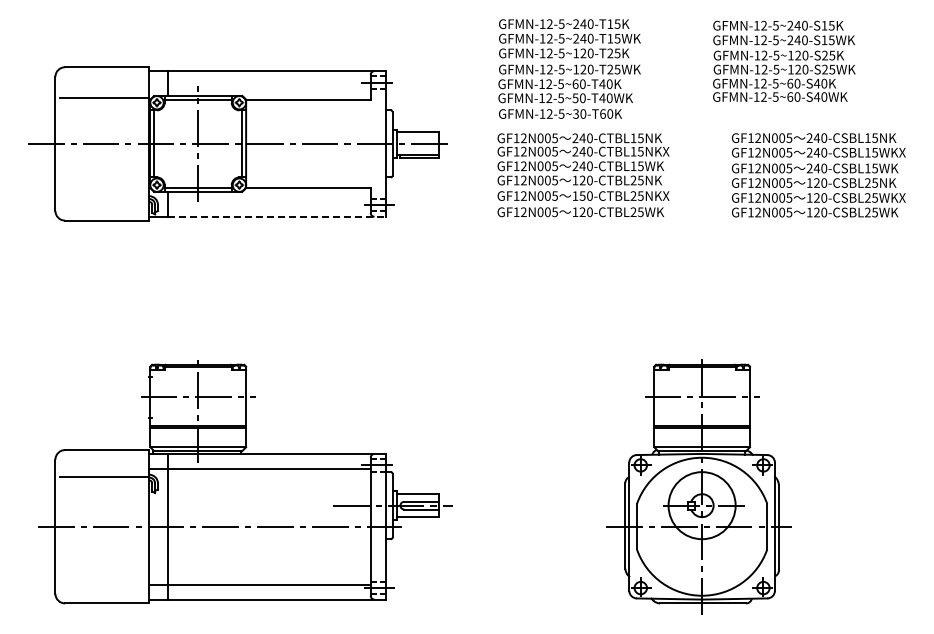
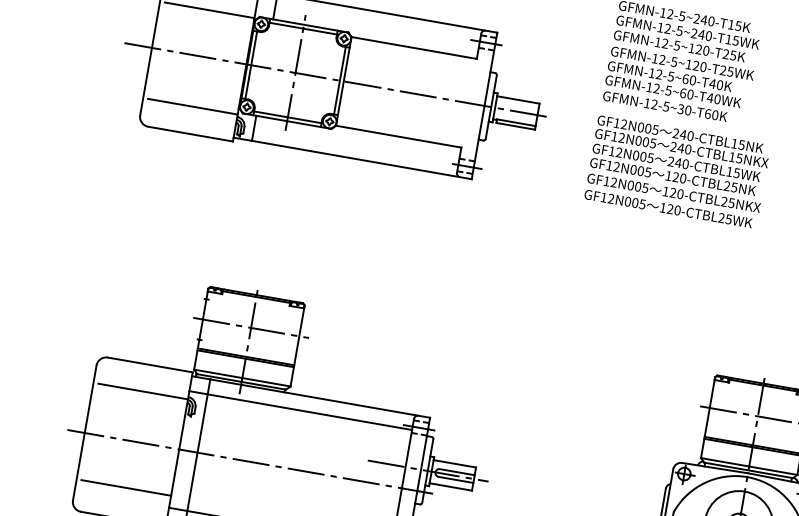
text: (575, 98) -> (683, 93), GFMN-12-5~50-T40WK -> GFMN-12-5~60-T40WK
line: (104, 193) -> (192, 106), added
text: (582, 195) -> (673, 192), 150-CTBL25NKX -> 120-CTBL25NKX
line: (277, 216) -> (362, 159), dashed -> solid
line: (104, 572) -> (126, 487), added

